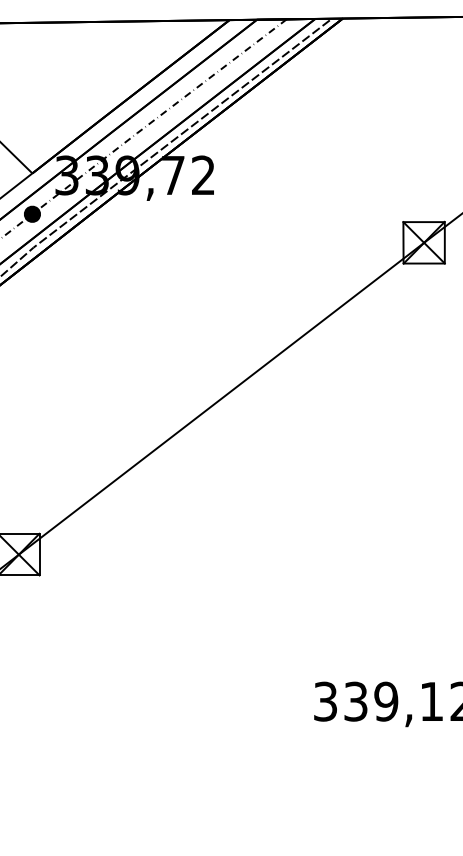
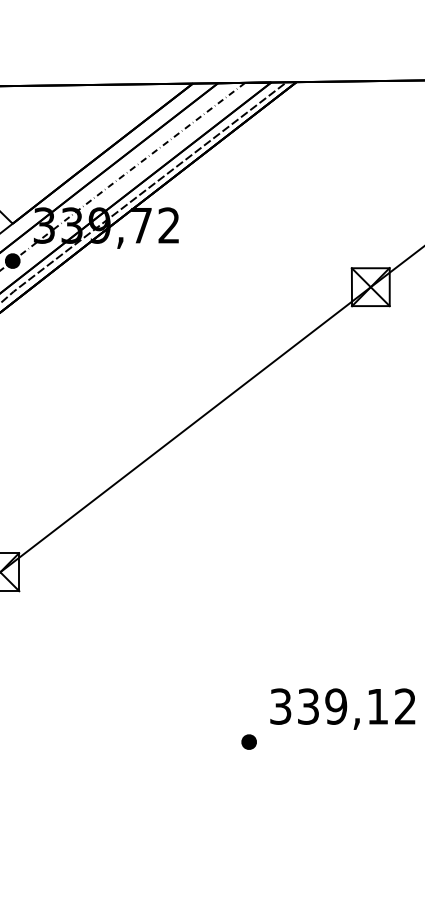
part: (290, 739) -> (248, 741), added

